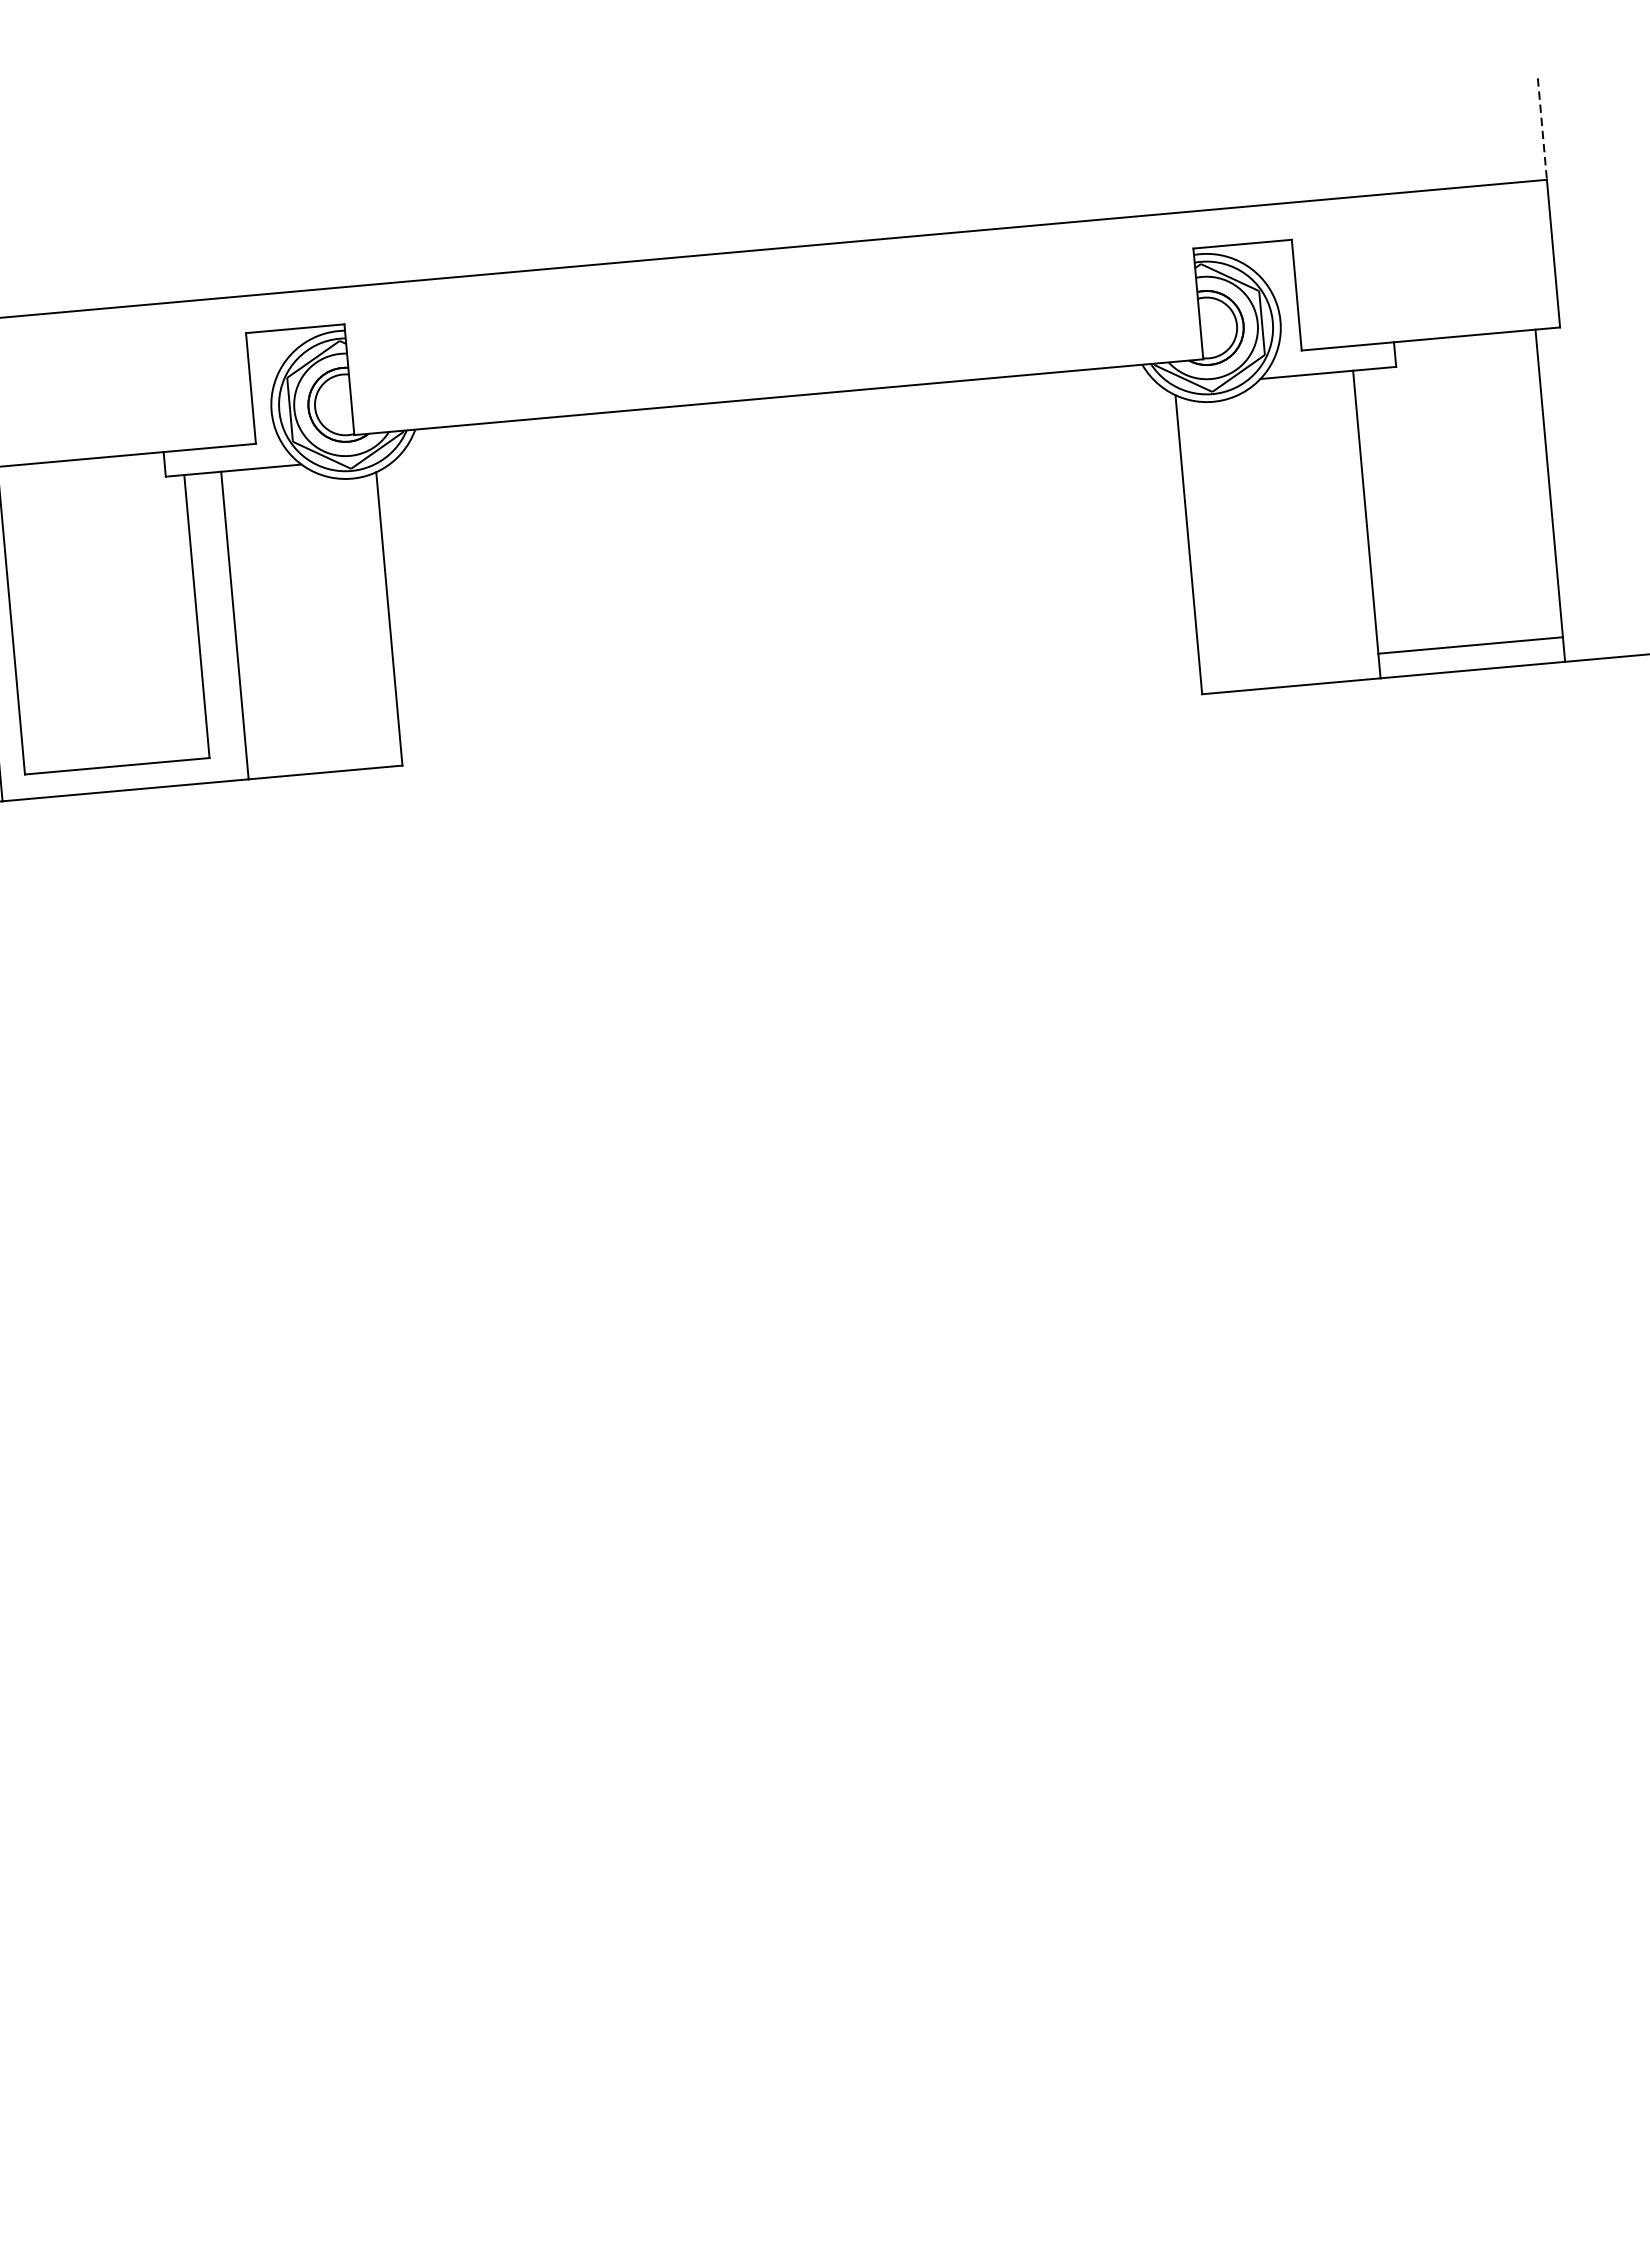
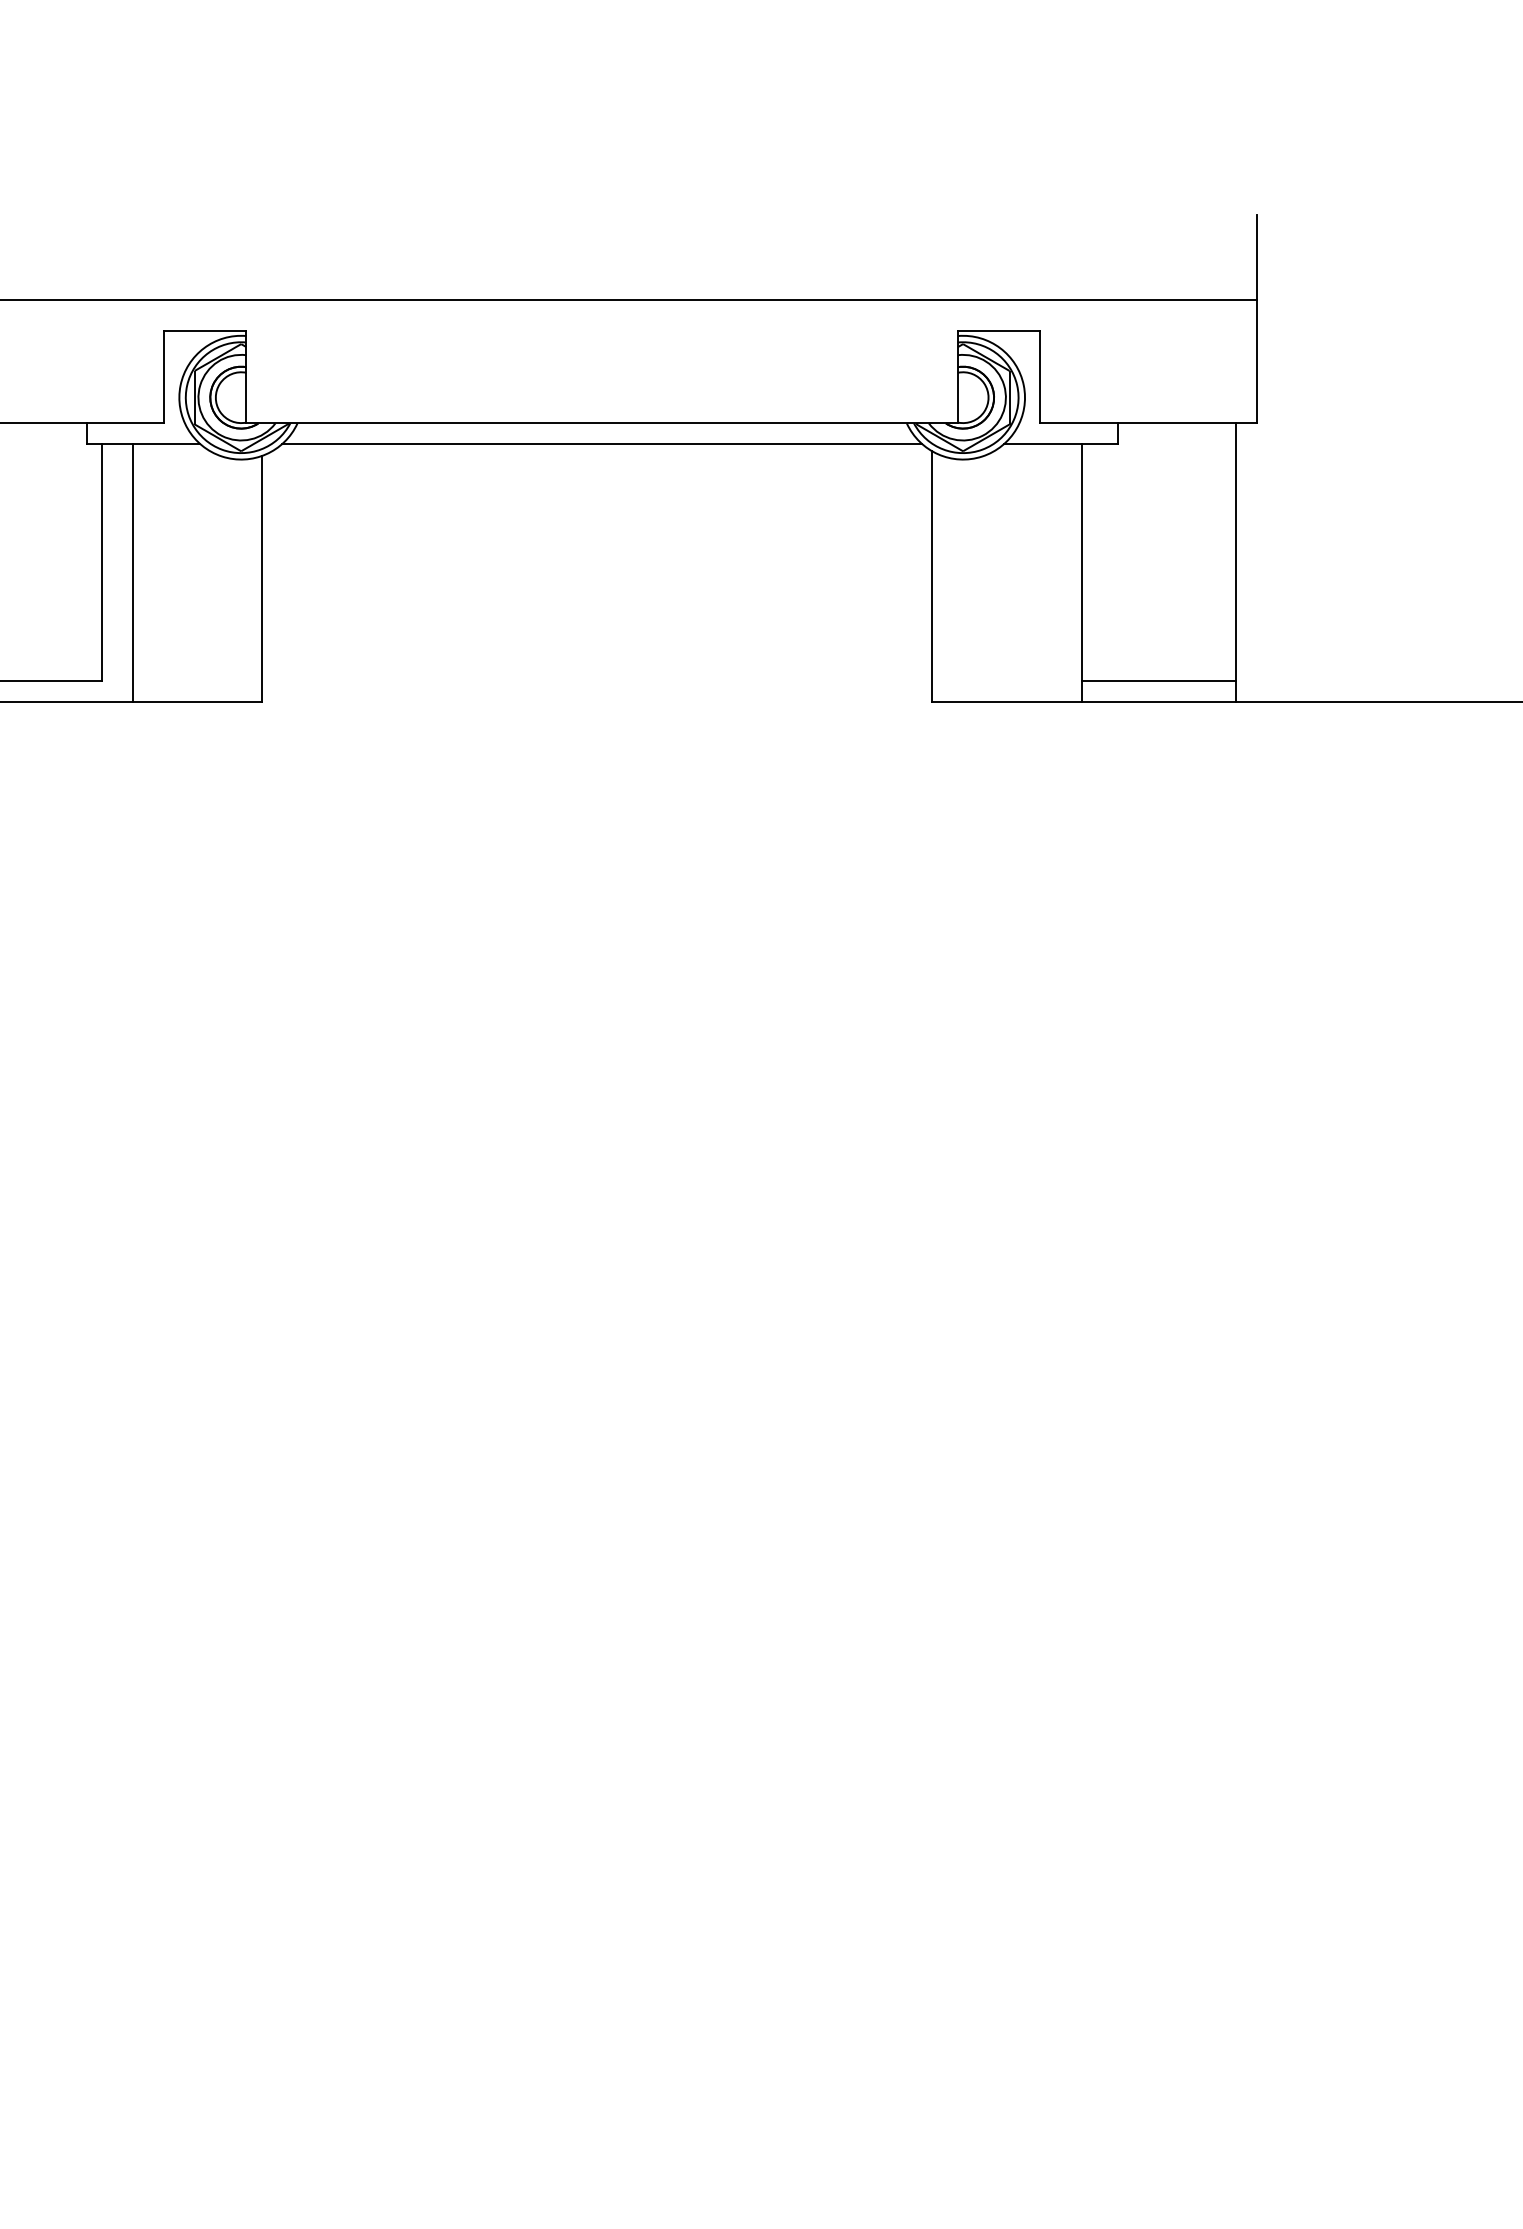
line: (1542, 129) -> (1257, 257), dashed -> solid
line: (781, 422) -> (602, 444), added

